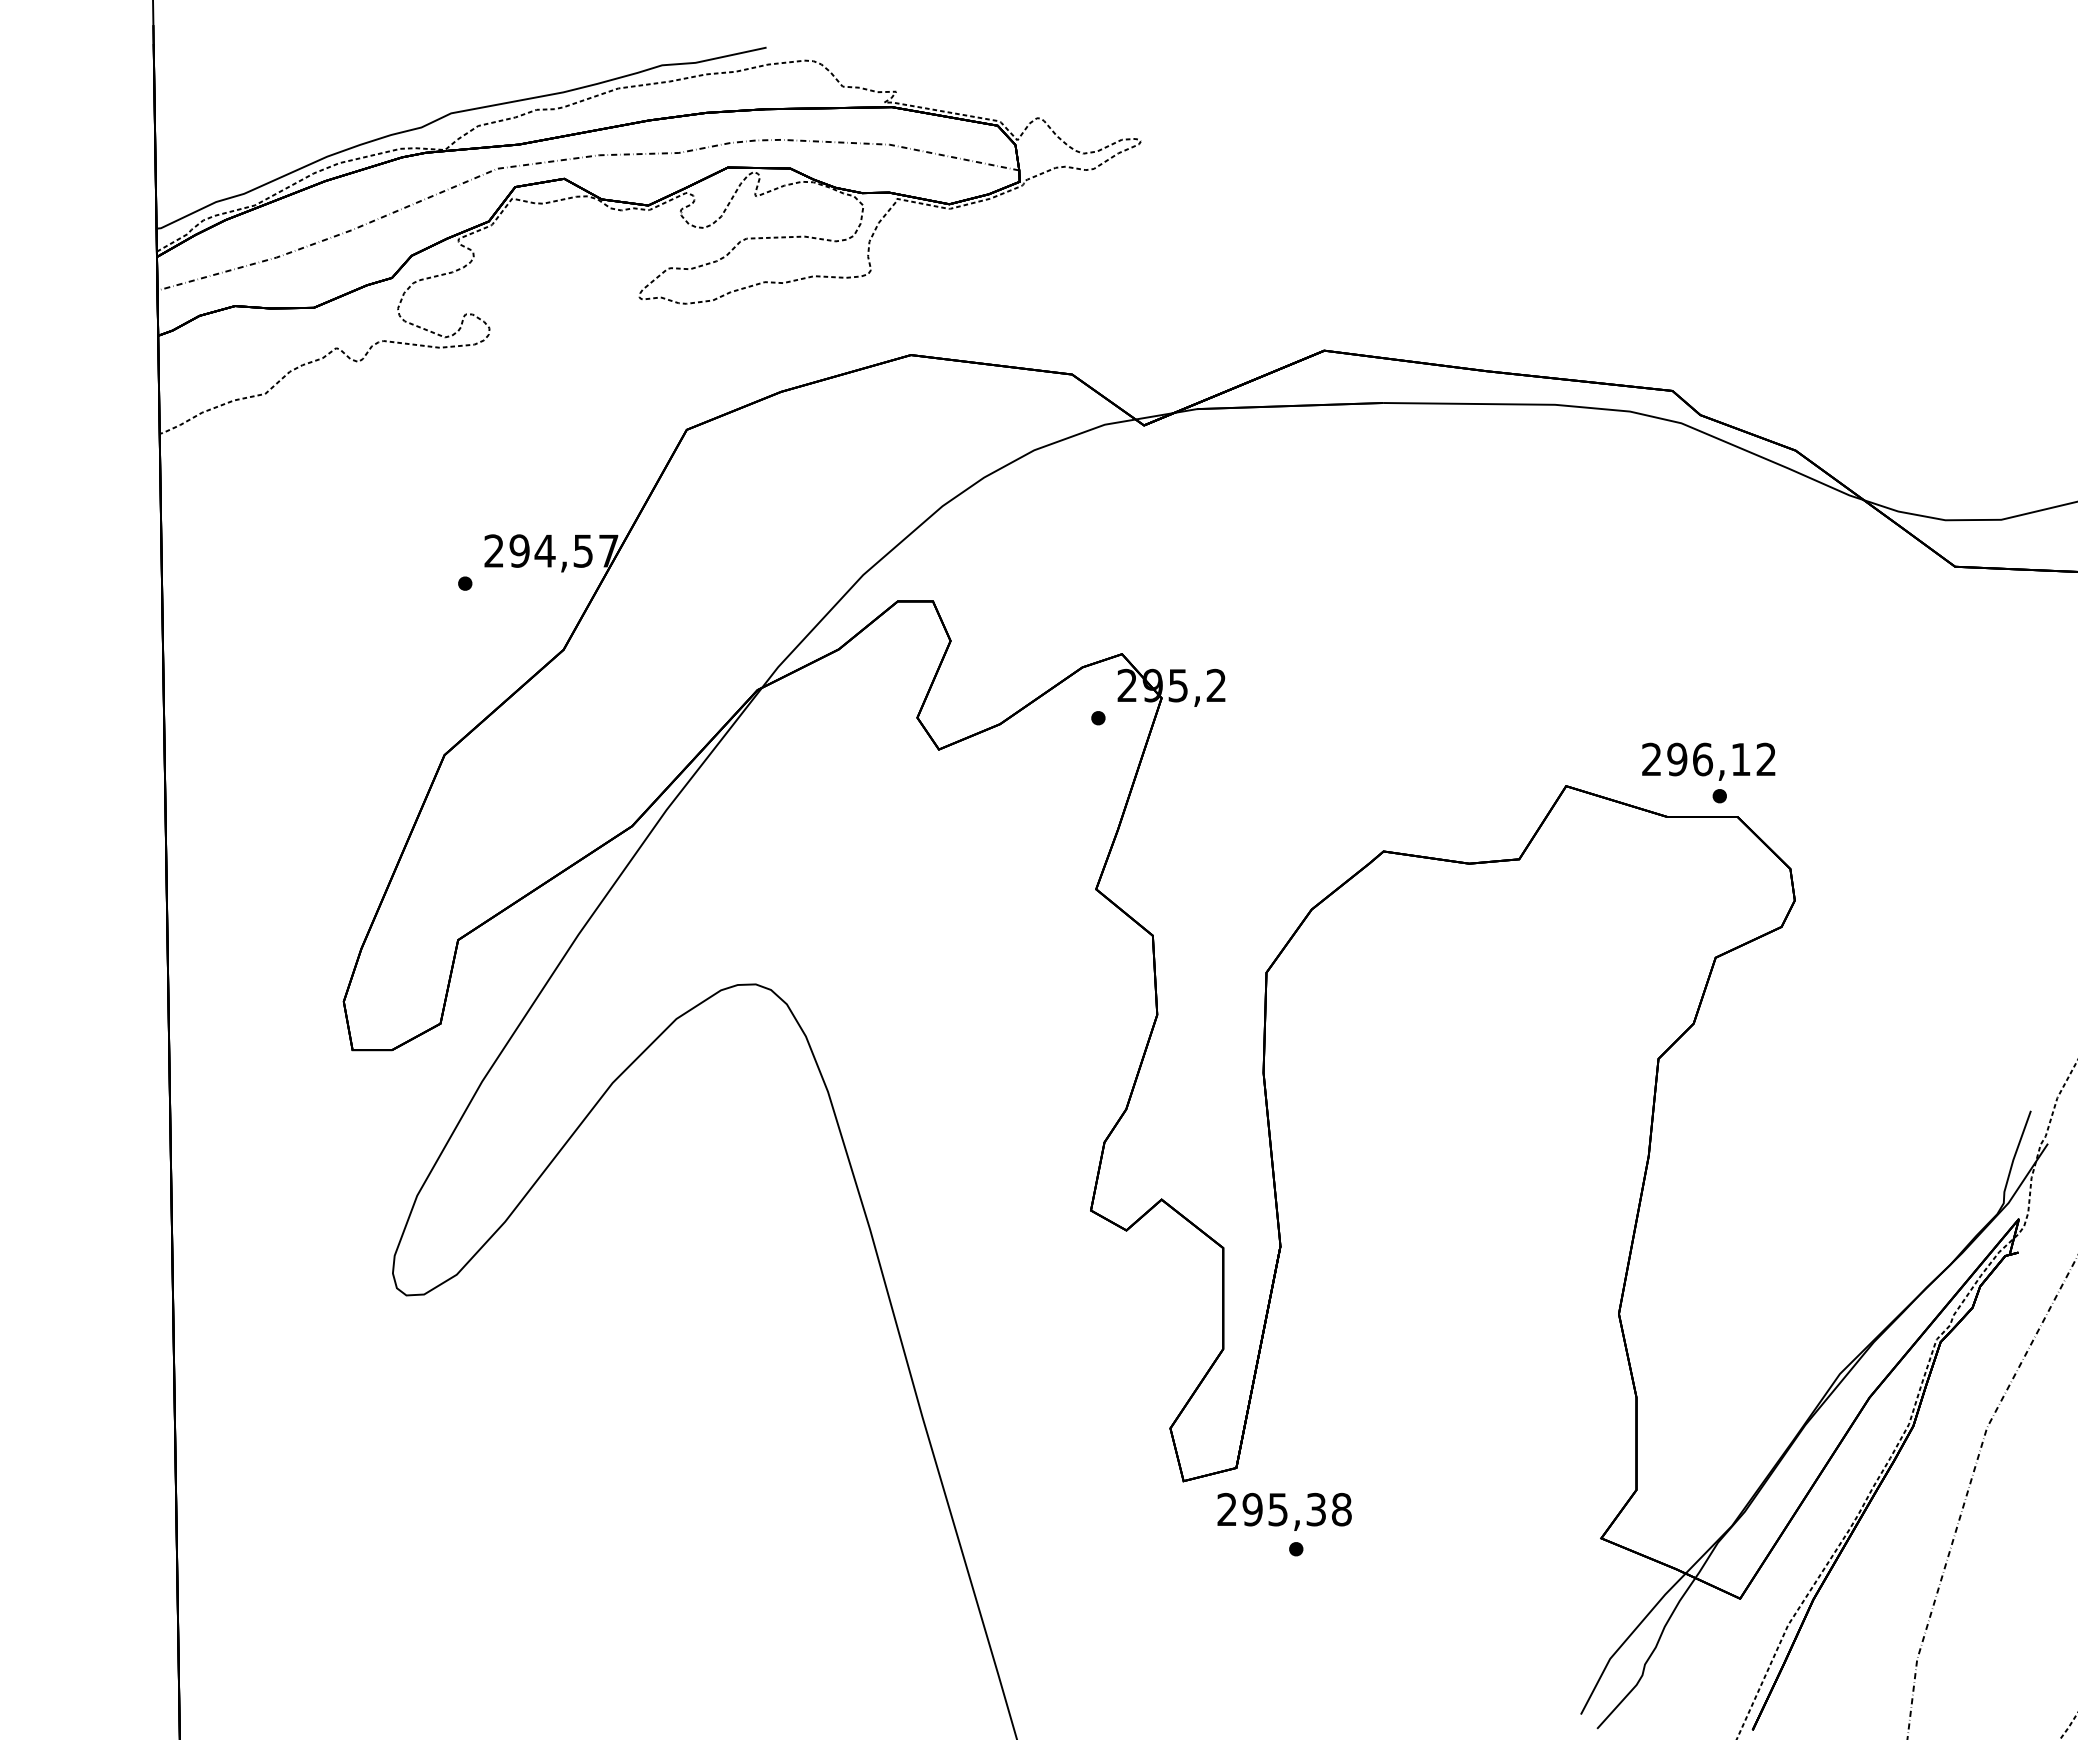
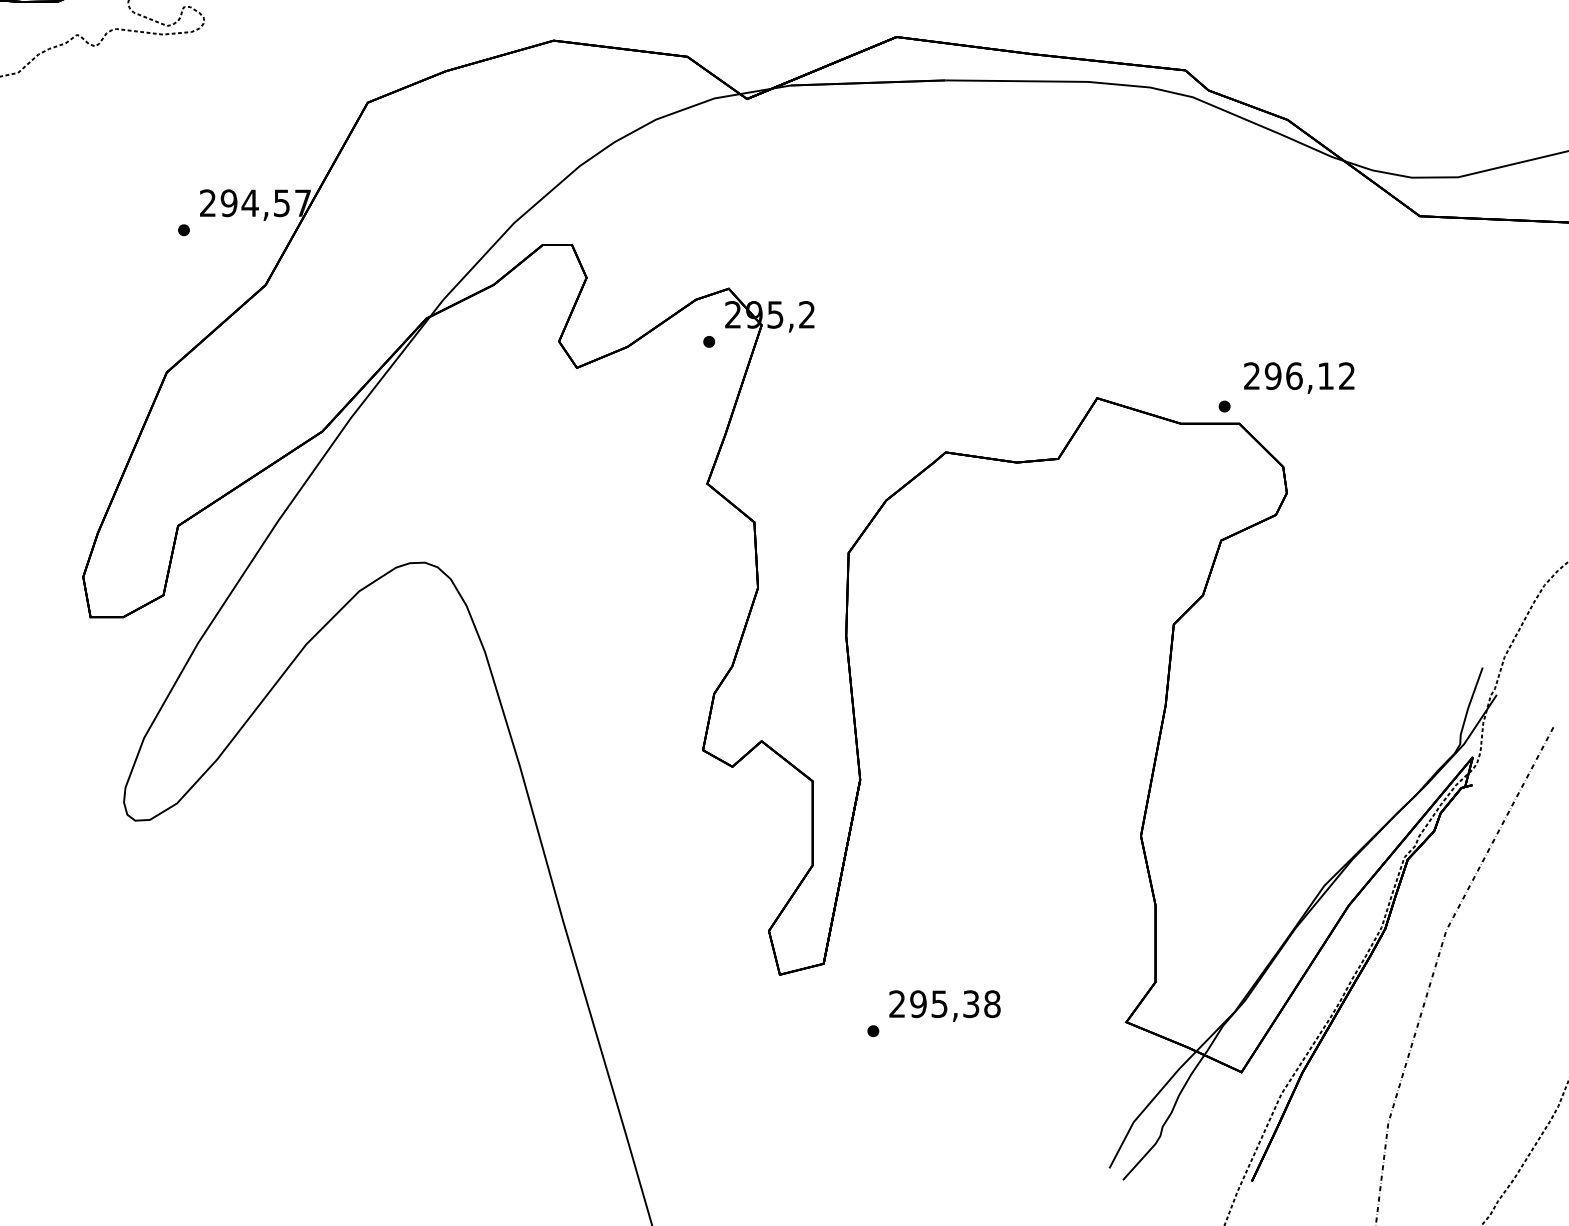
text: (1708, 761) -> (1299, 377), moved
text: (1284, 1511) -> (944, 1005), moved

